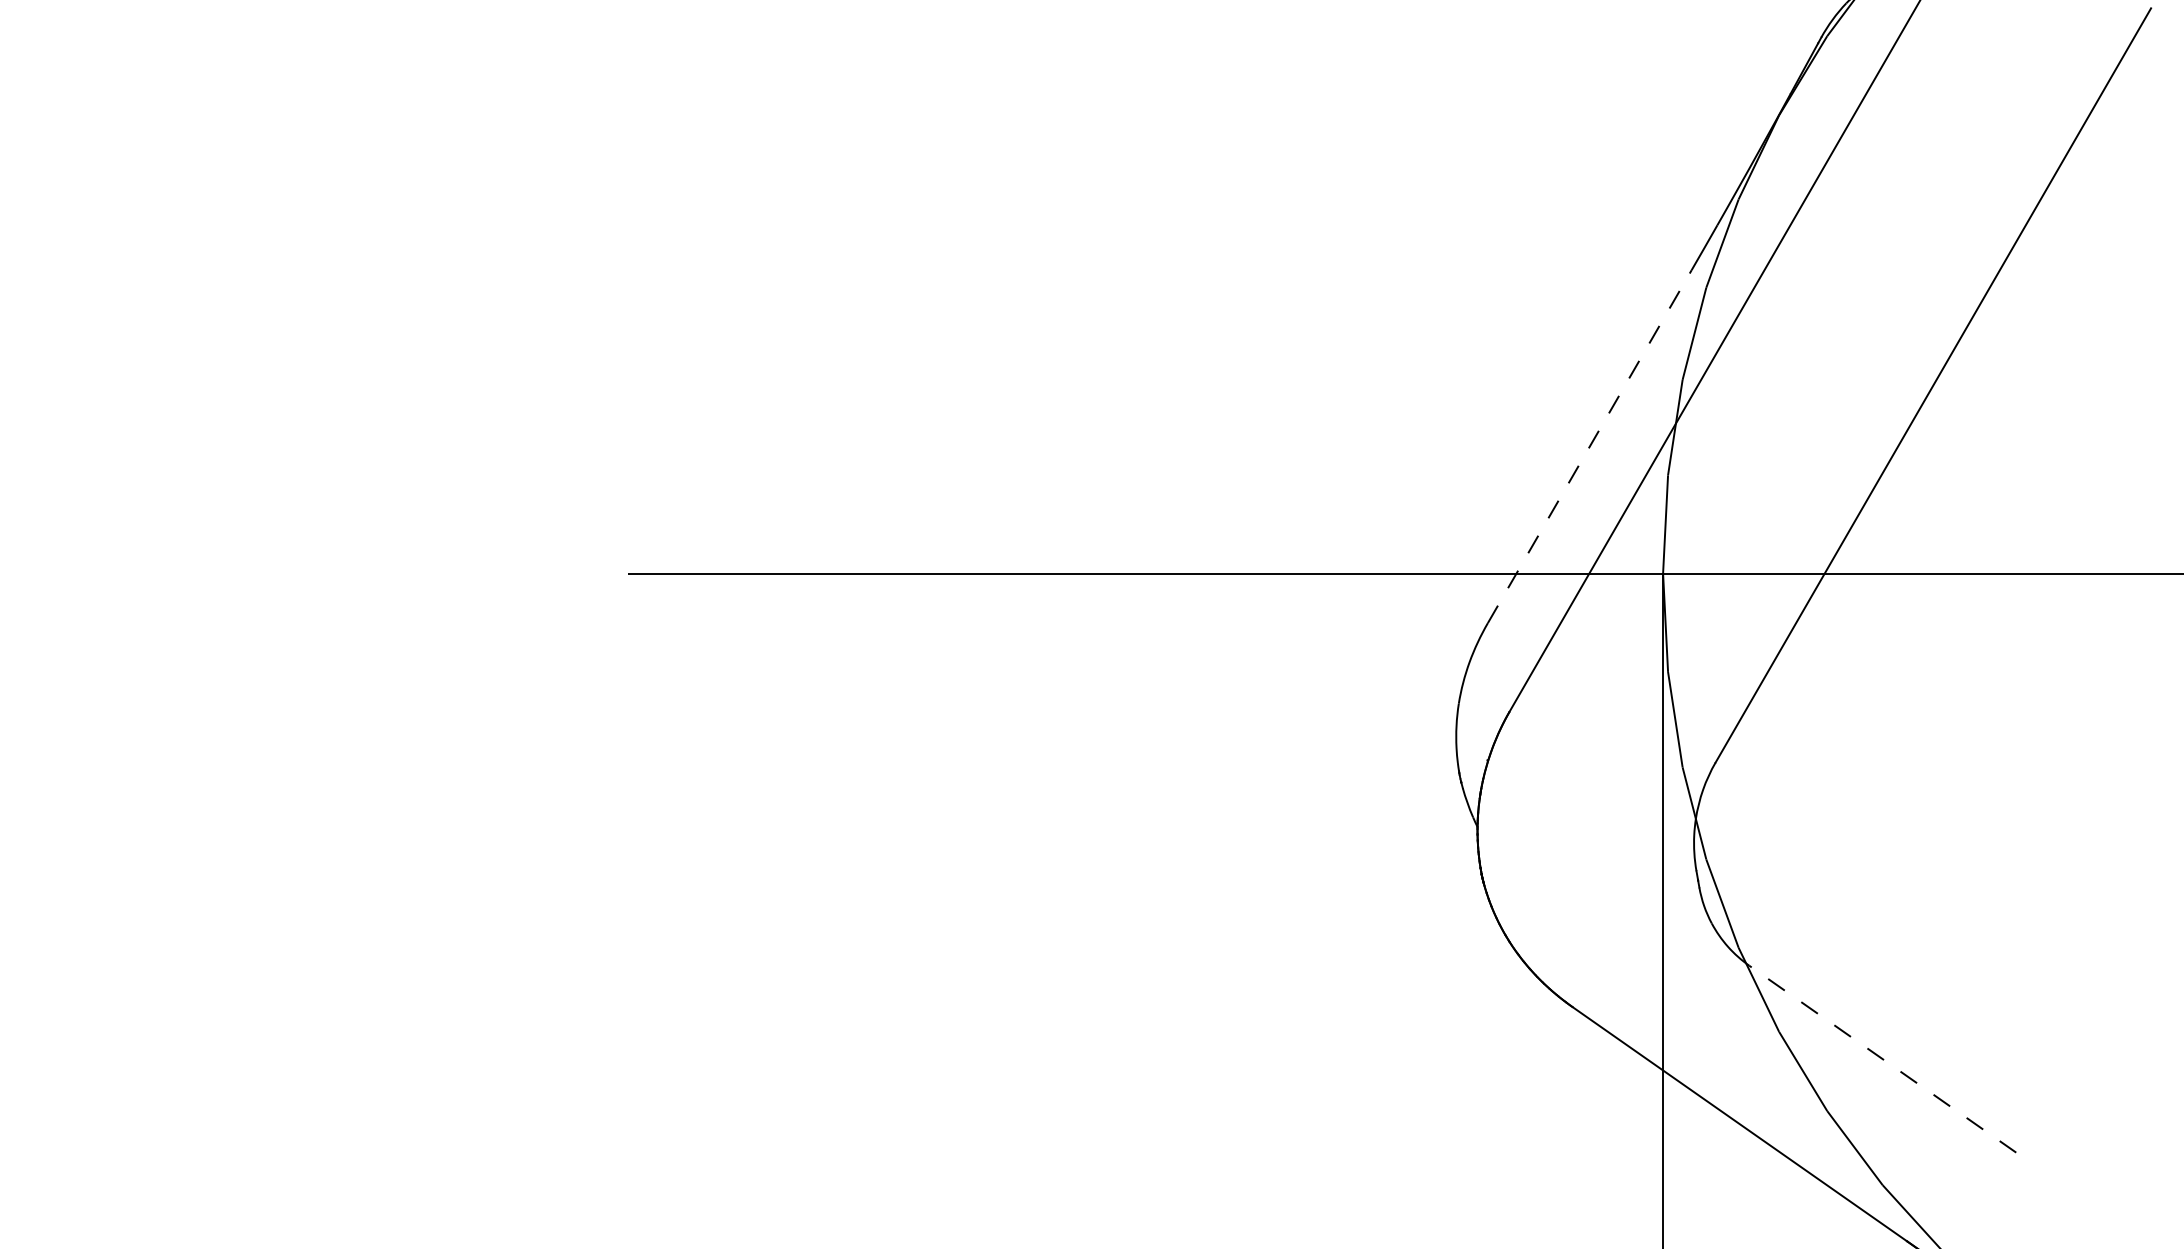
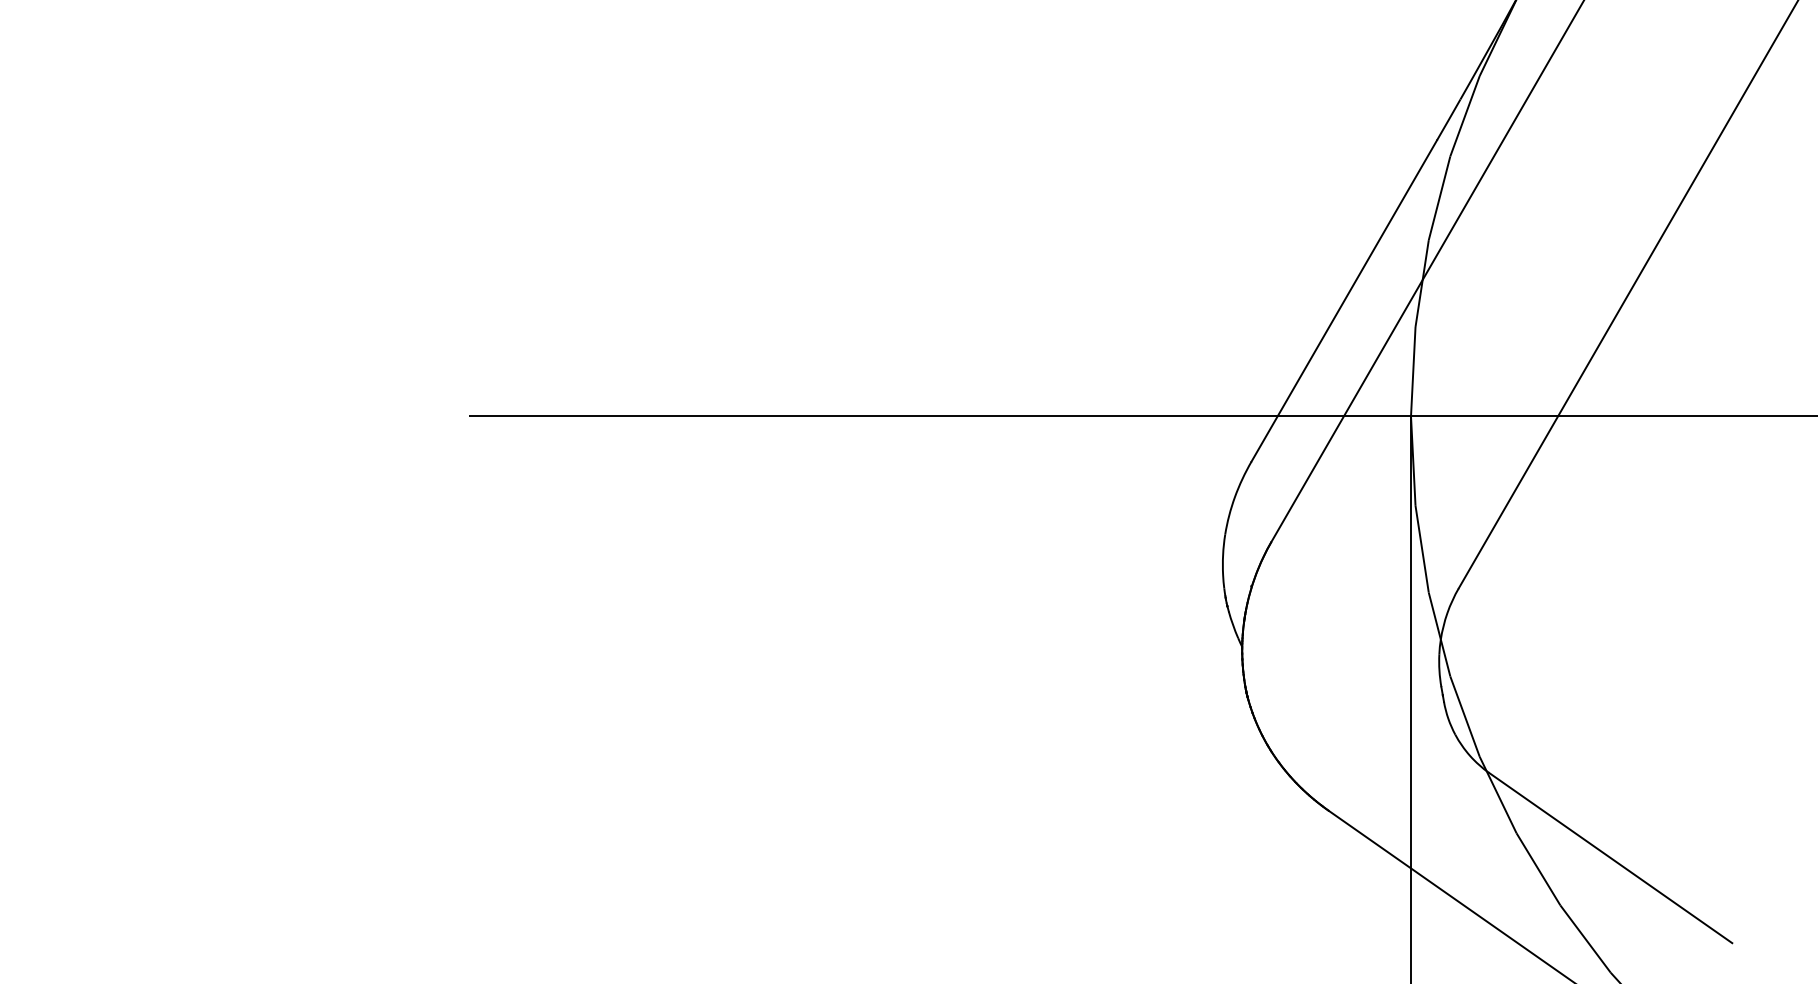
line: (1589, 446) -> (1344, 300), dashed -> solid
line: (1882, 1058) -> (1610, 857), dashed -> solid

